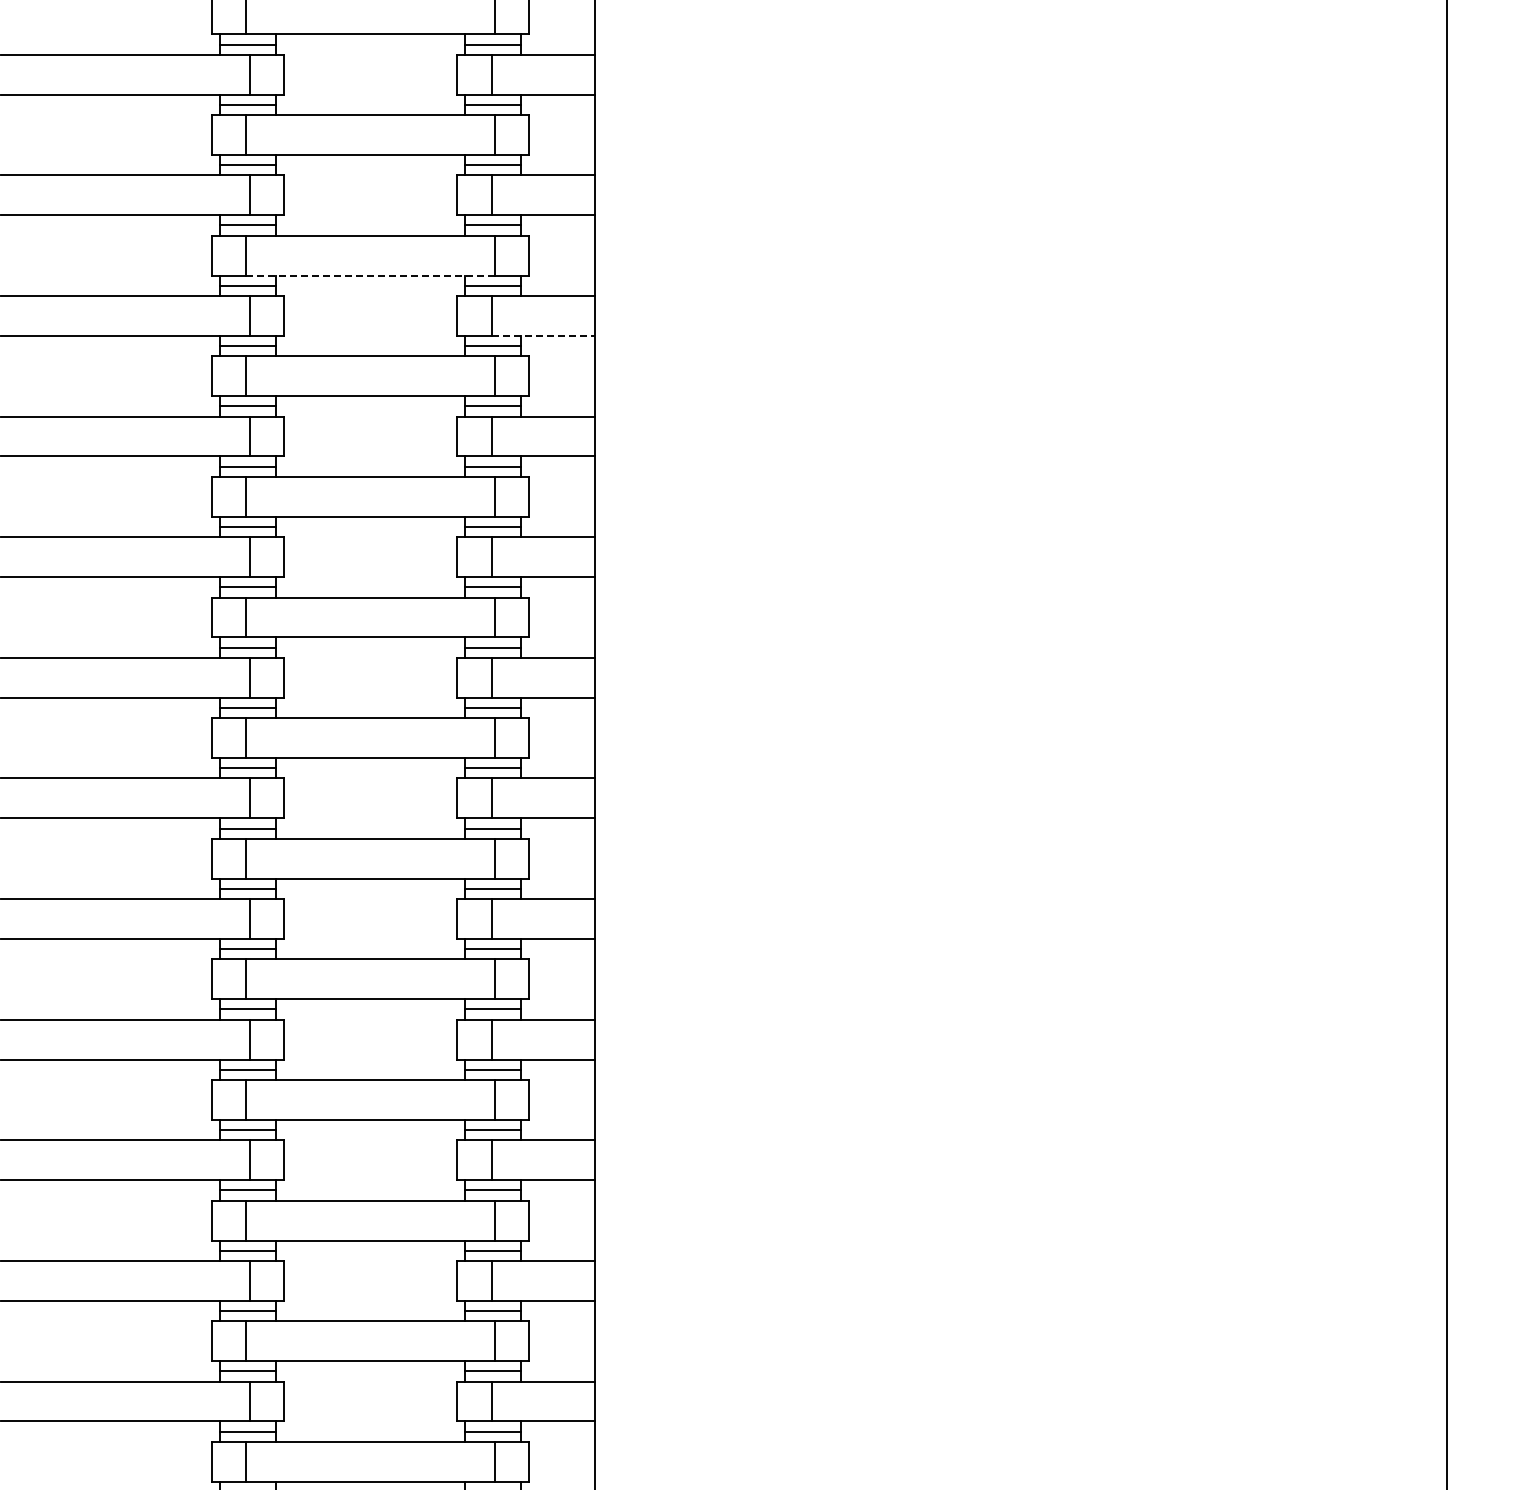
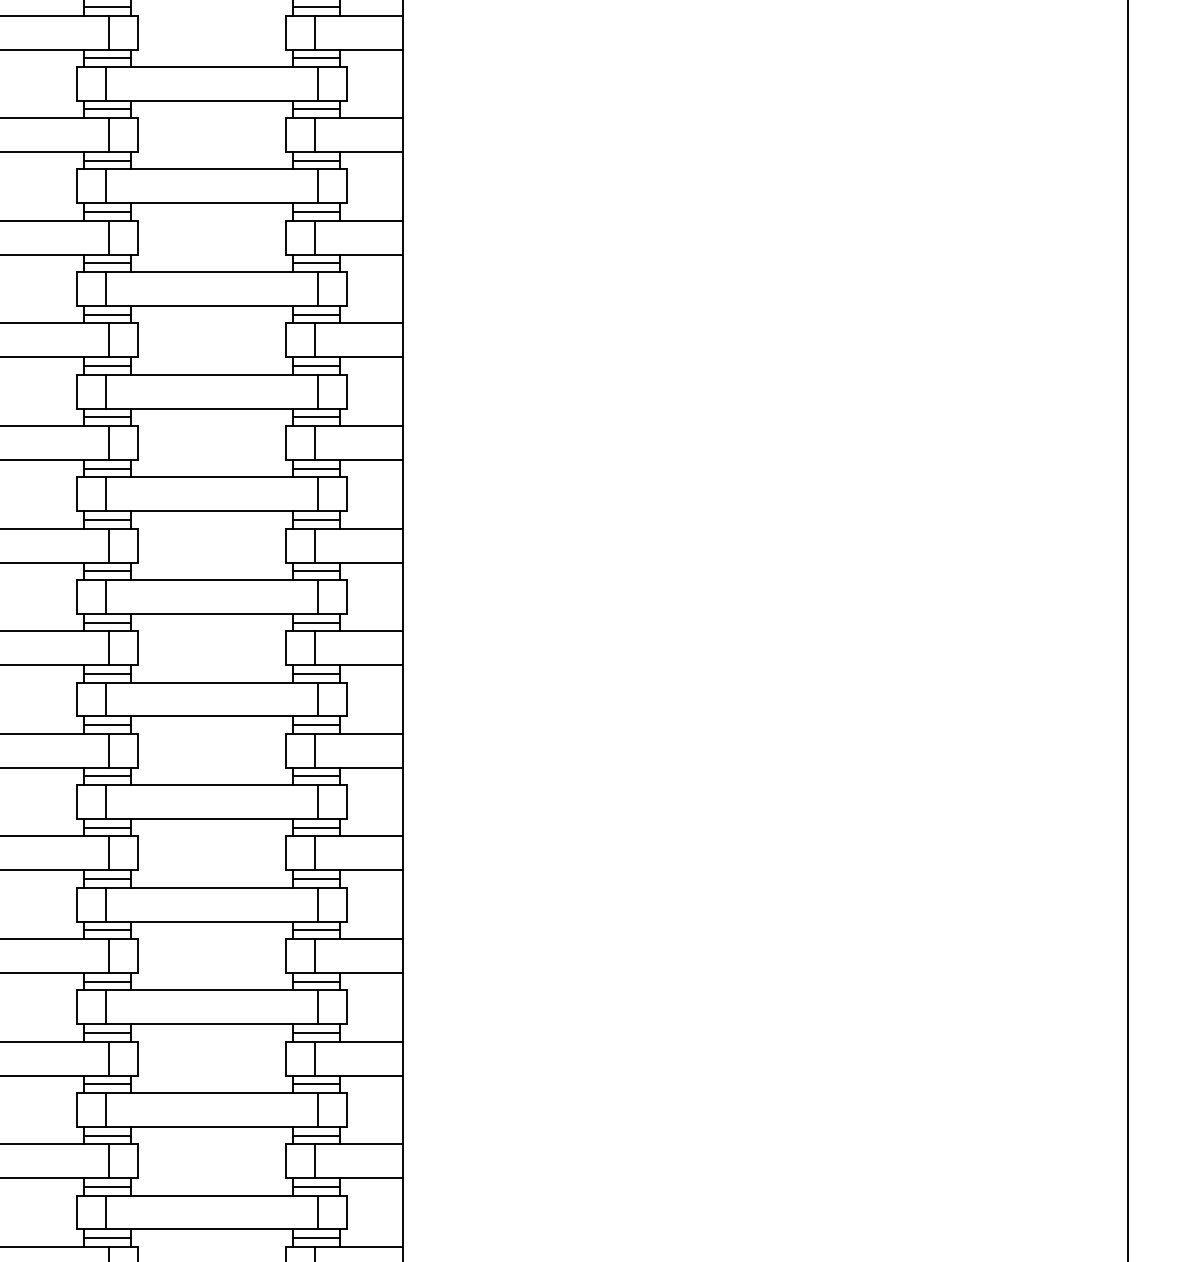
line: (371, 275) -> (212, 203), dashed -> solid
line: (543, 335) -> (358, 254), dashed -> solid

